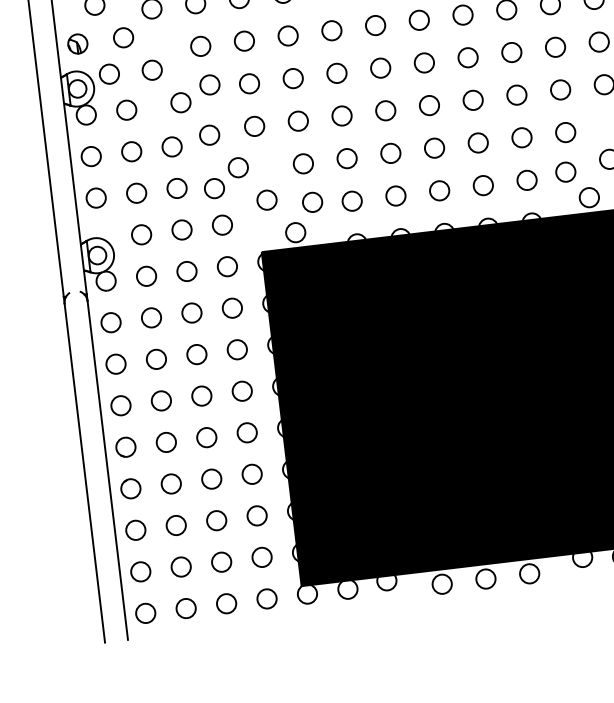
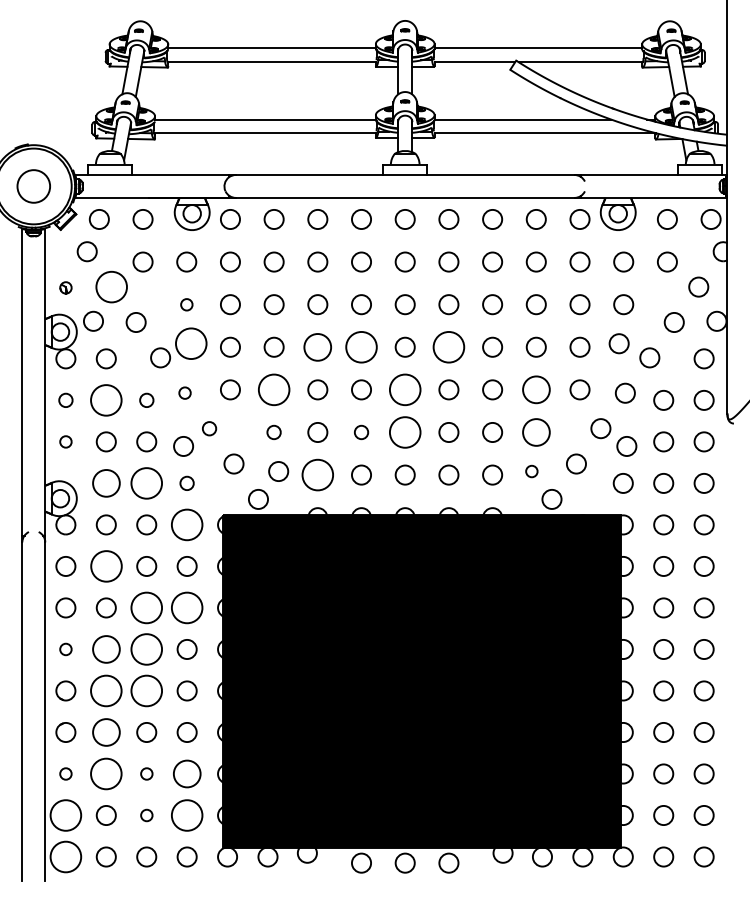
circle: (123, 37) -> (111, 286), size x1.6
part: (77, 43) -> (65, 287), size x0.6
circle: (200, 46) -> (186, 304), size x0.6
circle: (467, 57) -> (448, 346), size x1.6
circle: (380, 67) -> (361, 346), size x1.6
circle: (336, 72) -> (317, 346), size x1.4
circle: (209, 84) -> (190, 343), size x1.6
circle: (559, 89) -> (535, 389), size x1.4
circle: (428, 105) -> (404, 389), size x1.6
circle: (297, 120) -> (273, 389), size x1.6
circle: (564, 132) -> (535, 432), size x1.4
circle: (208, 134) -> (184, 392), size x0.6
circle: (171, 147) -> (146, 400), size x0.7
circle: (433, 148) -> (404, 432), size x1.6
circle: (130, 150) -> (105, 399), size x1.6
circle: (390, 153) -> (361, 432), size x0.7
circle: (90, 156) -> (65, 400), size x0.7
circle: (302, 163) -> (273, 432), size x0.7
circle: (238, 167) -> (209, 428), size x0.7
circle: (565, 172) -> (531, 471), size x0.6
circle: (95, 197) -> (65, 441), size x0.6
circle: (351, 200) -> (317, 474), size x1.6
circle: (221, 225) -> (186, 483), size x0.7
circle: (181, 229) -> (146, 482), size x1.6
circle: (140, 235) -> (105, 483), size x1.4
circle: (226, 266) -> (186, 524), size x1.6
circle: (150, 318) -> (105, 566), size x1.6
circle: (236, 349) -> (186, 607), size x1.6
circle: (196, 354) -> (146, 607), size x1.6
circle: (201, 396) -> (146, 649), size x1.6
circle: (160, 401) -> (105, 649), size x1.4
circle: (120, 405) -> (65, 649), size x0.6
circle: (206, 437) -> (146, 690), size x1.6
circle: (165, 442) -> (105, 690), size x1.6
circle: (170, 484) -> (105, 732), size x1.4
circle: (256, 515) -> (186, 773), size x1.4
circle: (216, 520) -> (146, 773), size x0.6
circle: (175, 525) -> (105, 773), size x1.6
circle: (135, 529) -> (65, 773), size x0.6
circle: (261, 557) -> (186, 815), size x1.6
circle: (221, 562) -> (146, 815), size x0.6
circle: (140, 571) -> (65, 815), size x1.6
circle: (145, 612) -> (65, 856), size x1.6

